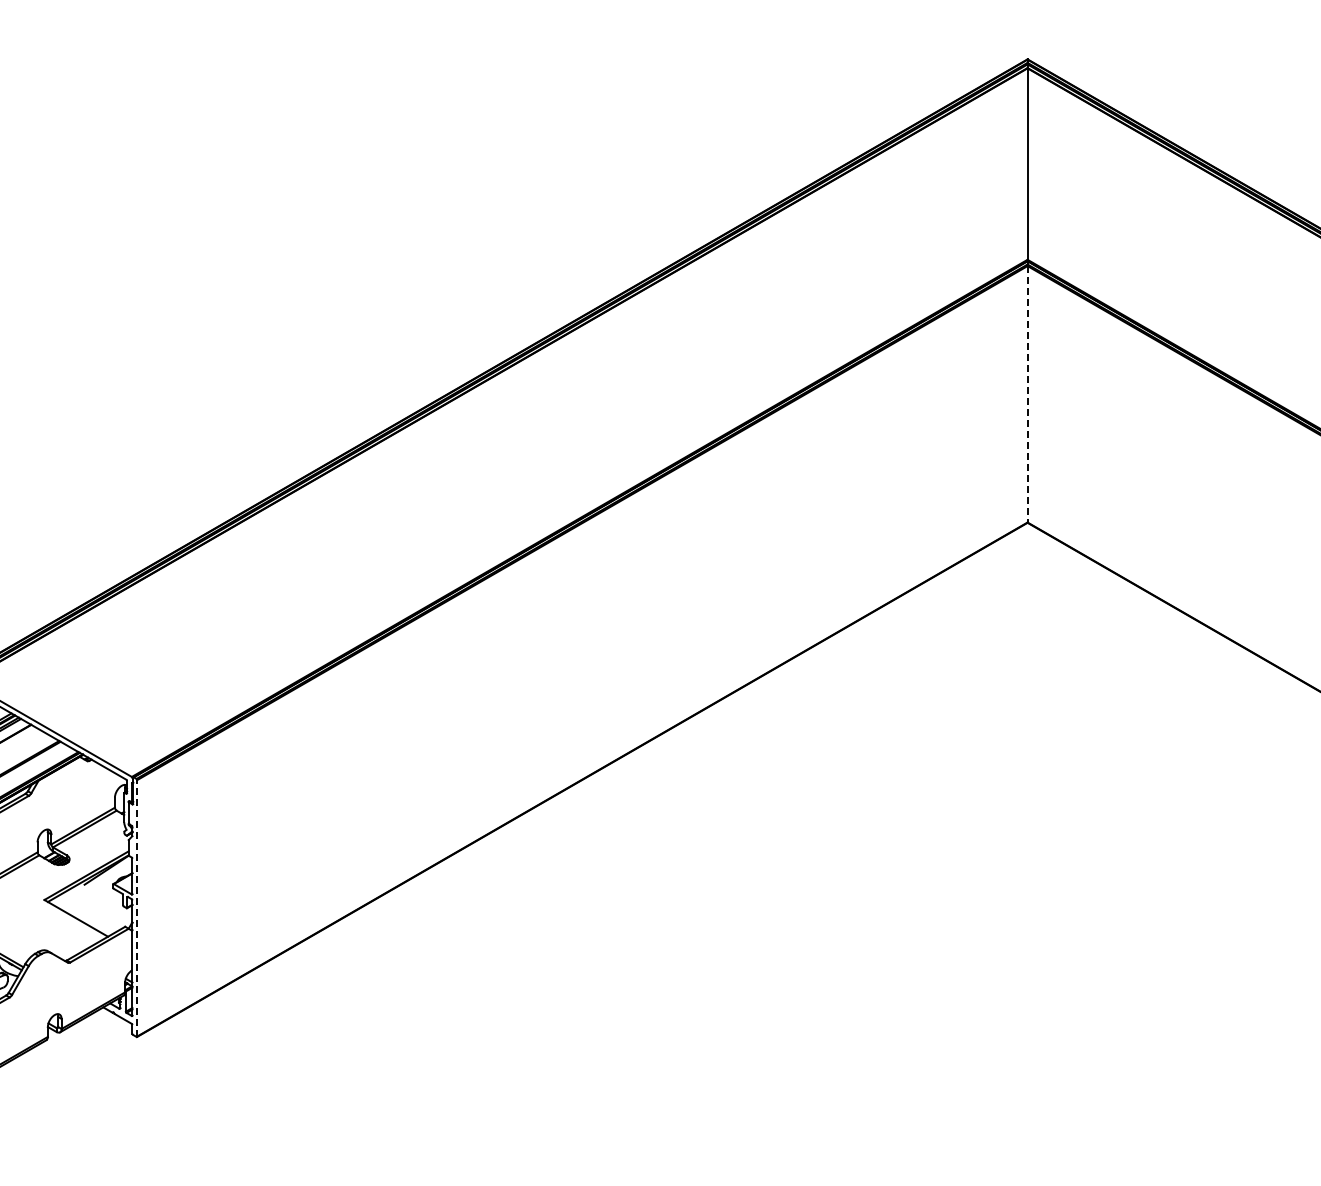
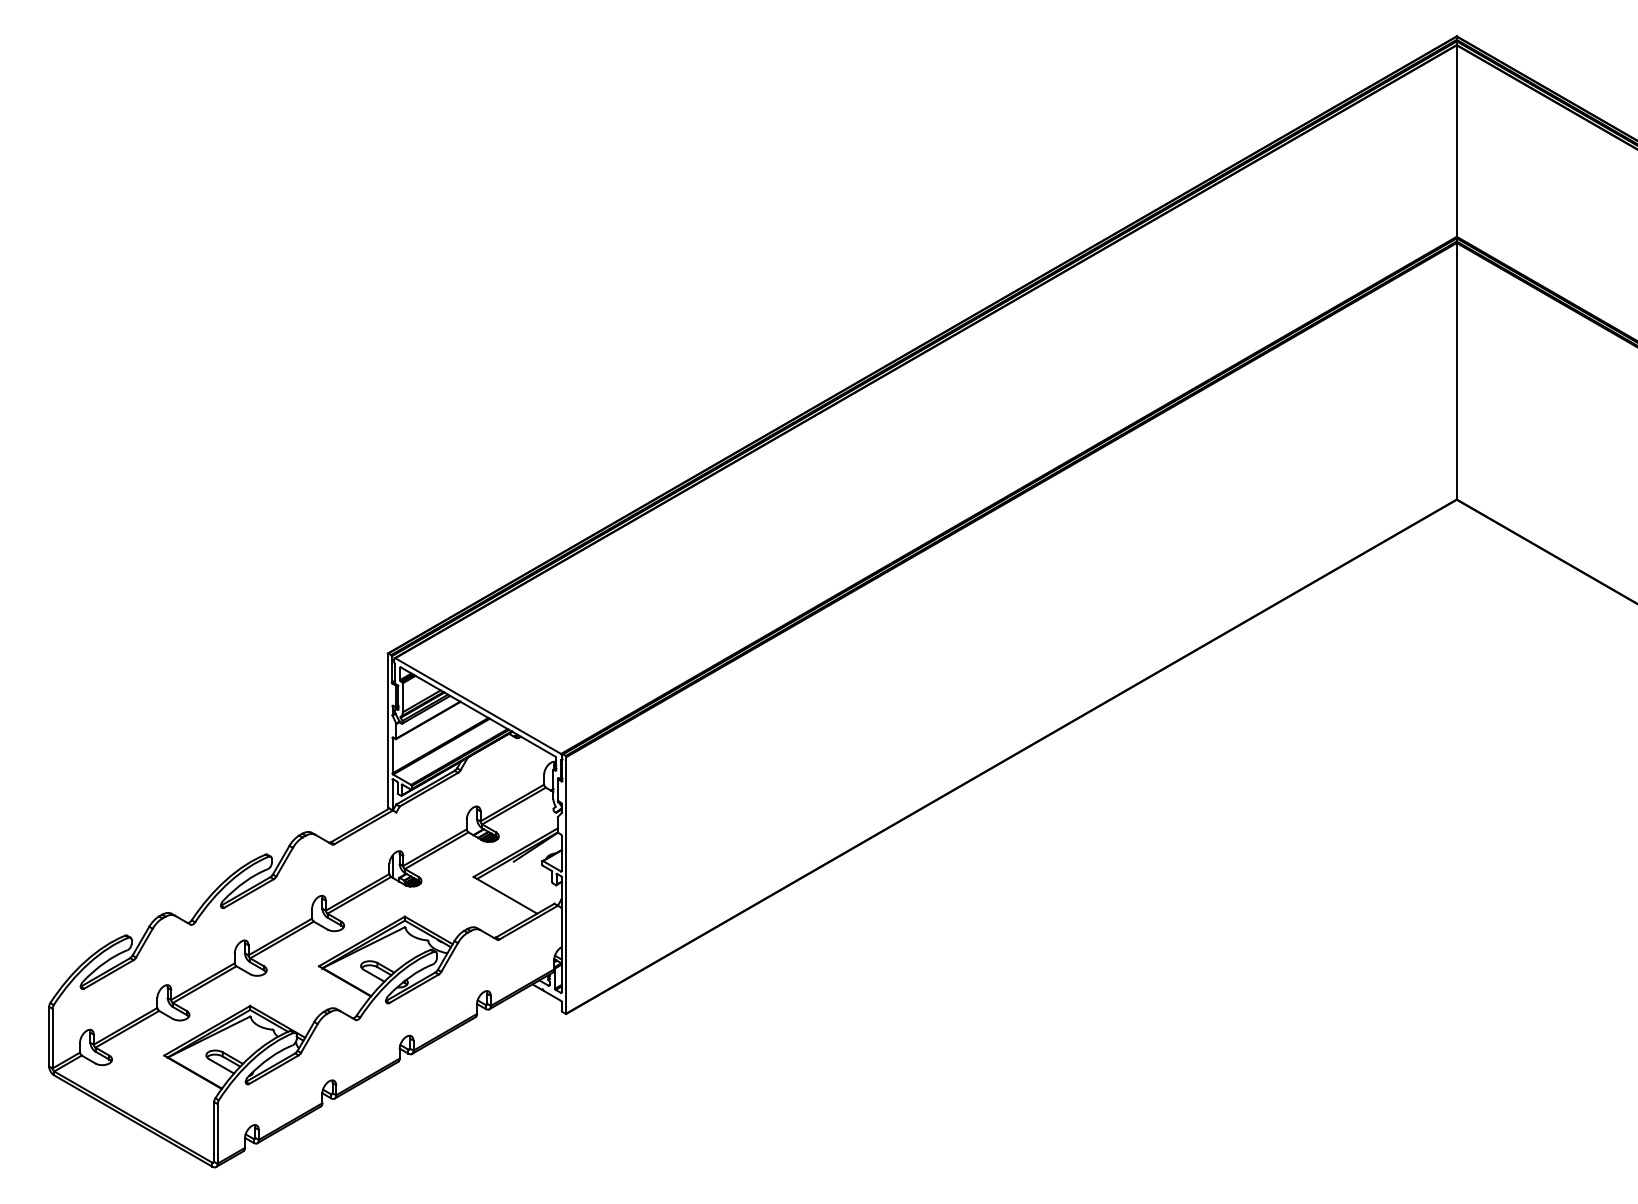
line: (1027, 394) -> (1456, 371), dashed -> solid
line: (137, 907) -> (566, 884), dashed -> solid

